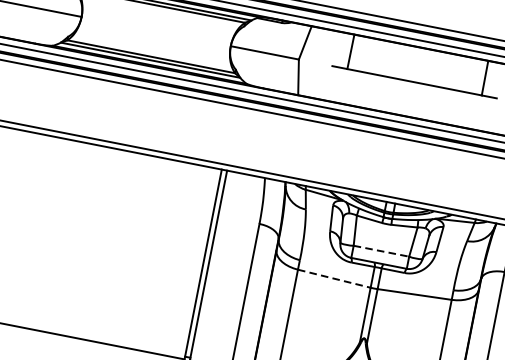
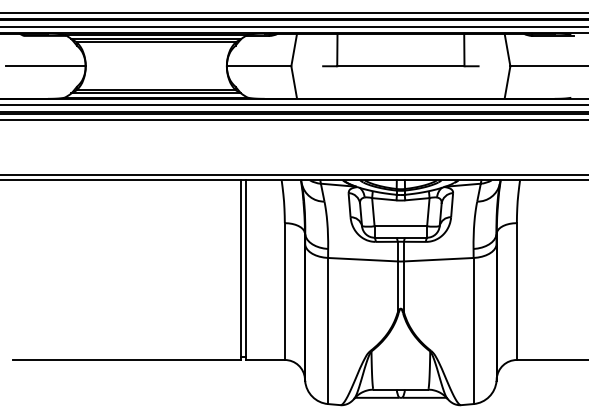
line: (382, 251) -> (401, 226), dashed -> solid
line: (334, 278) -> (362, 259), dashed -> solid

